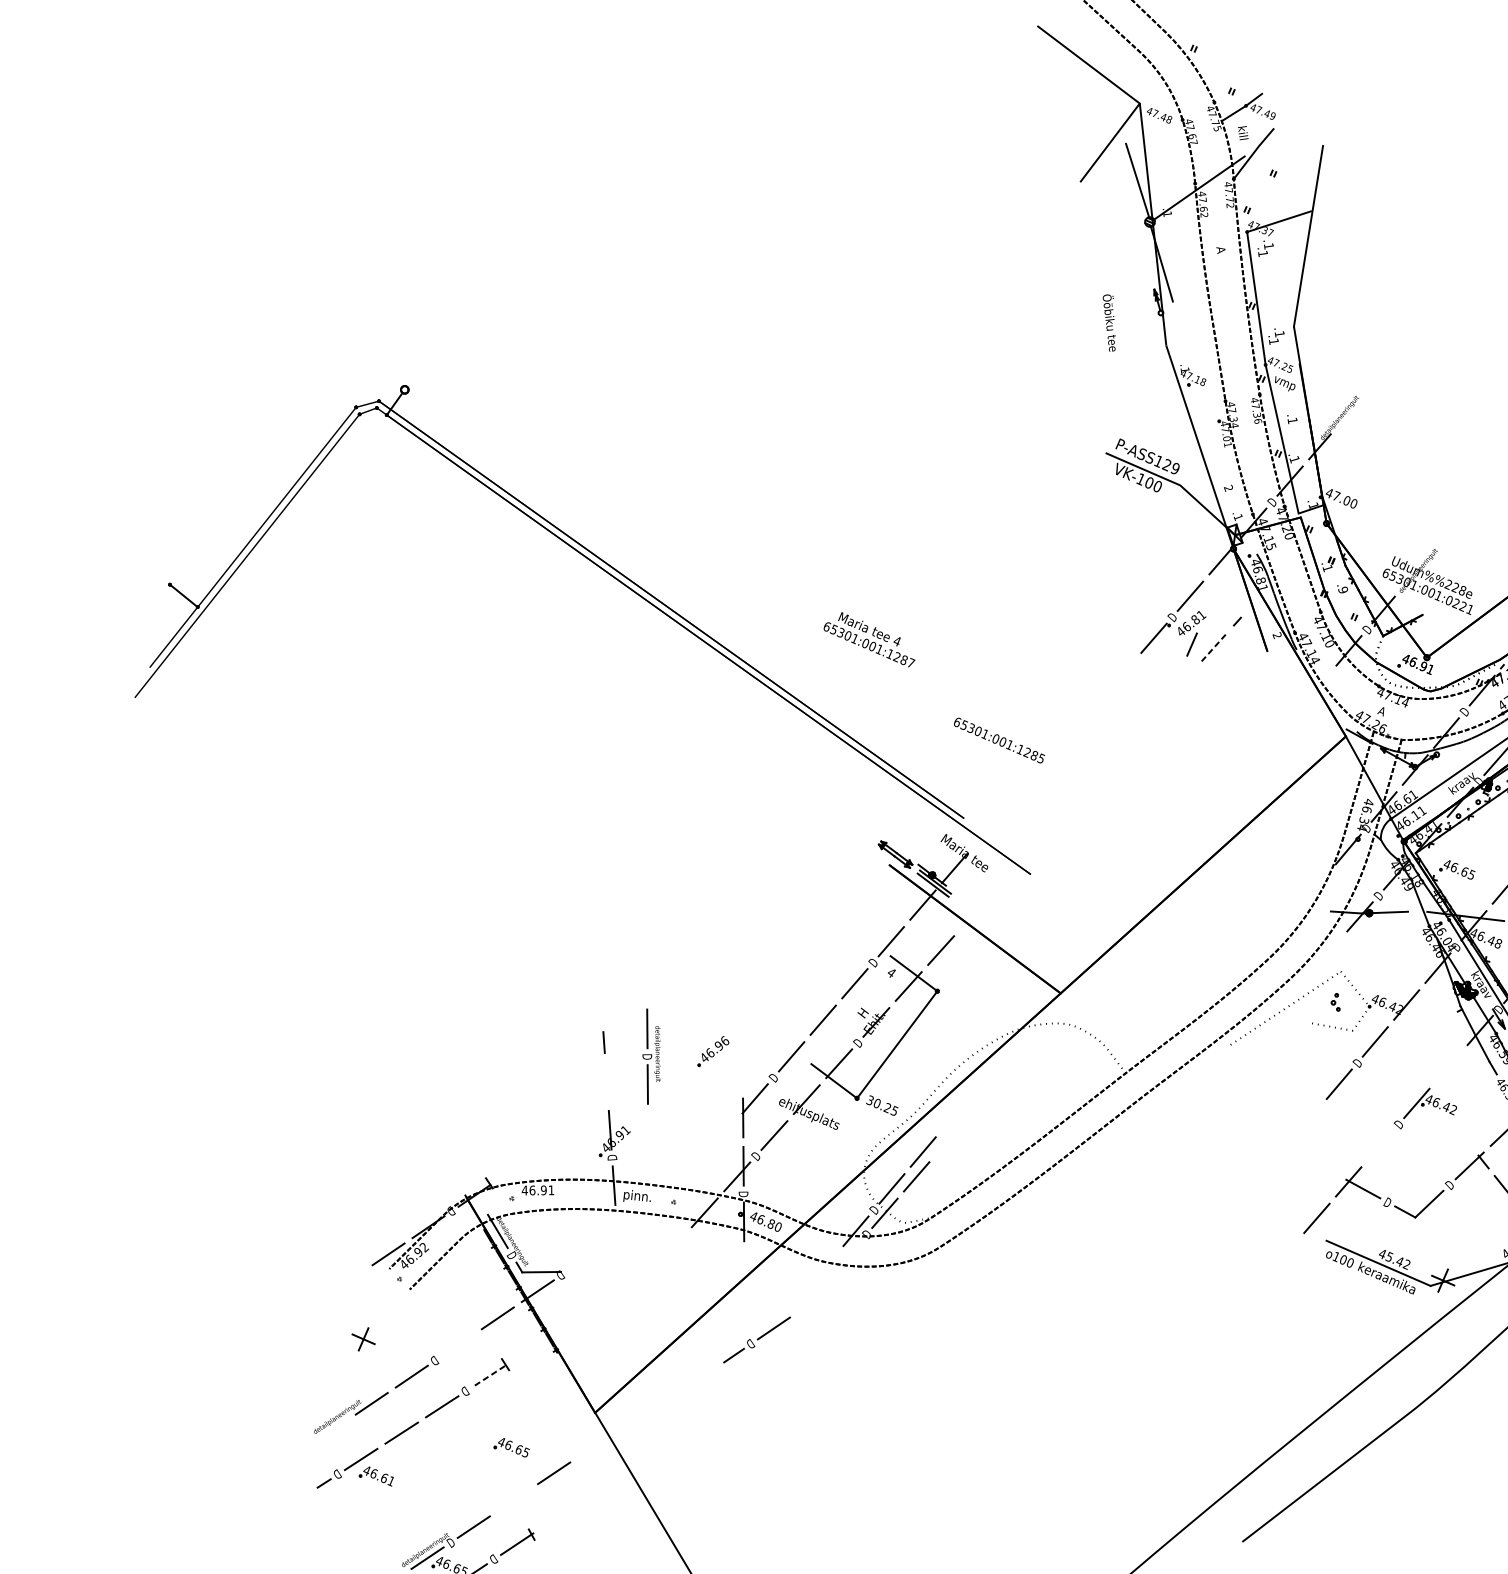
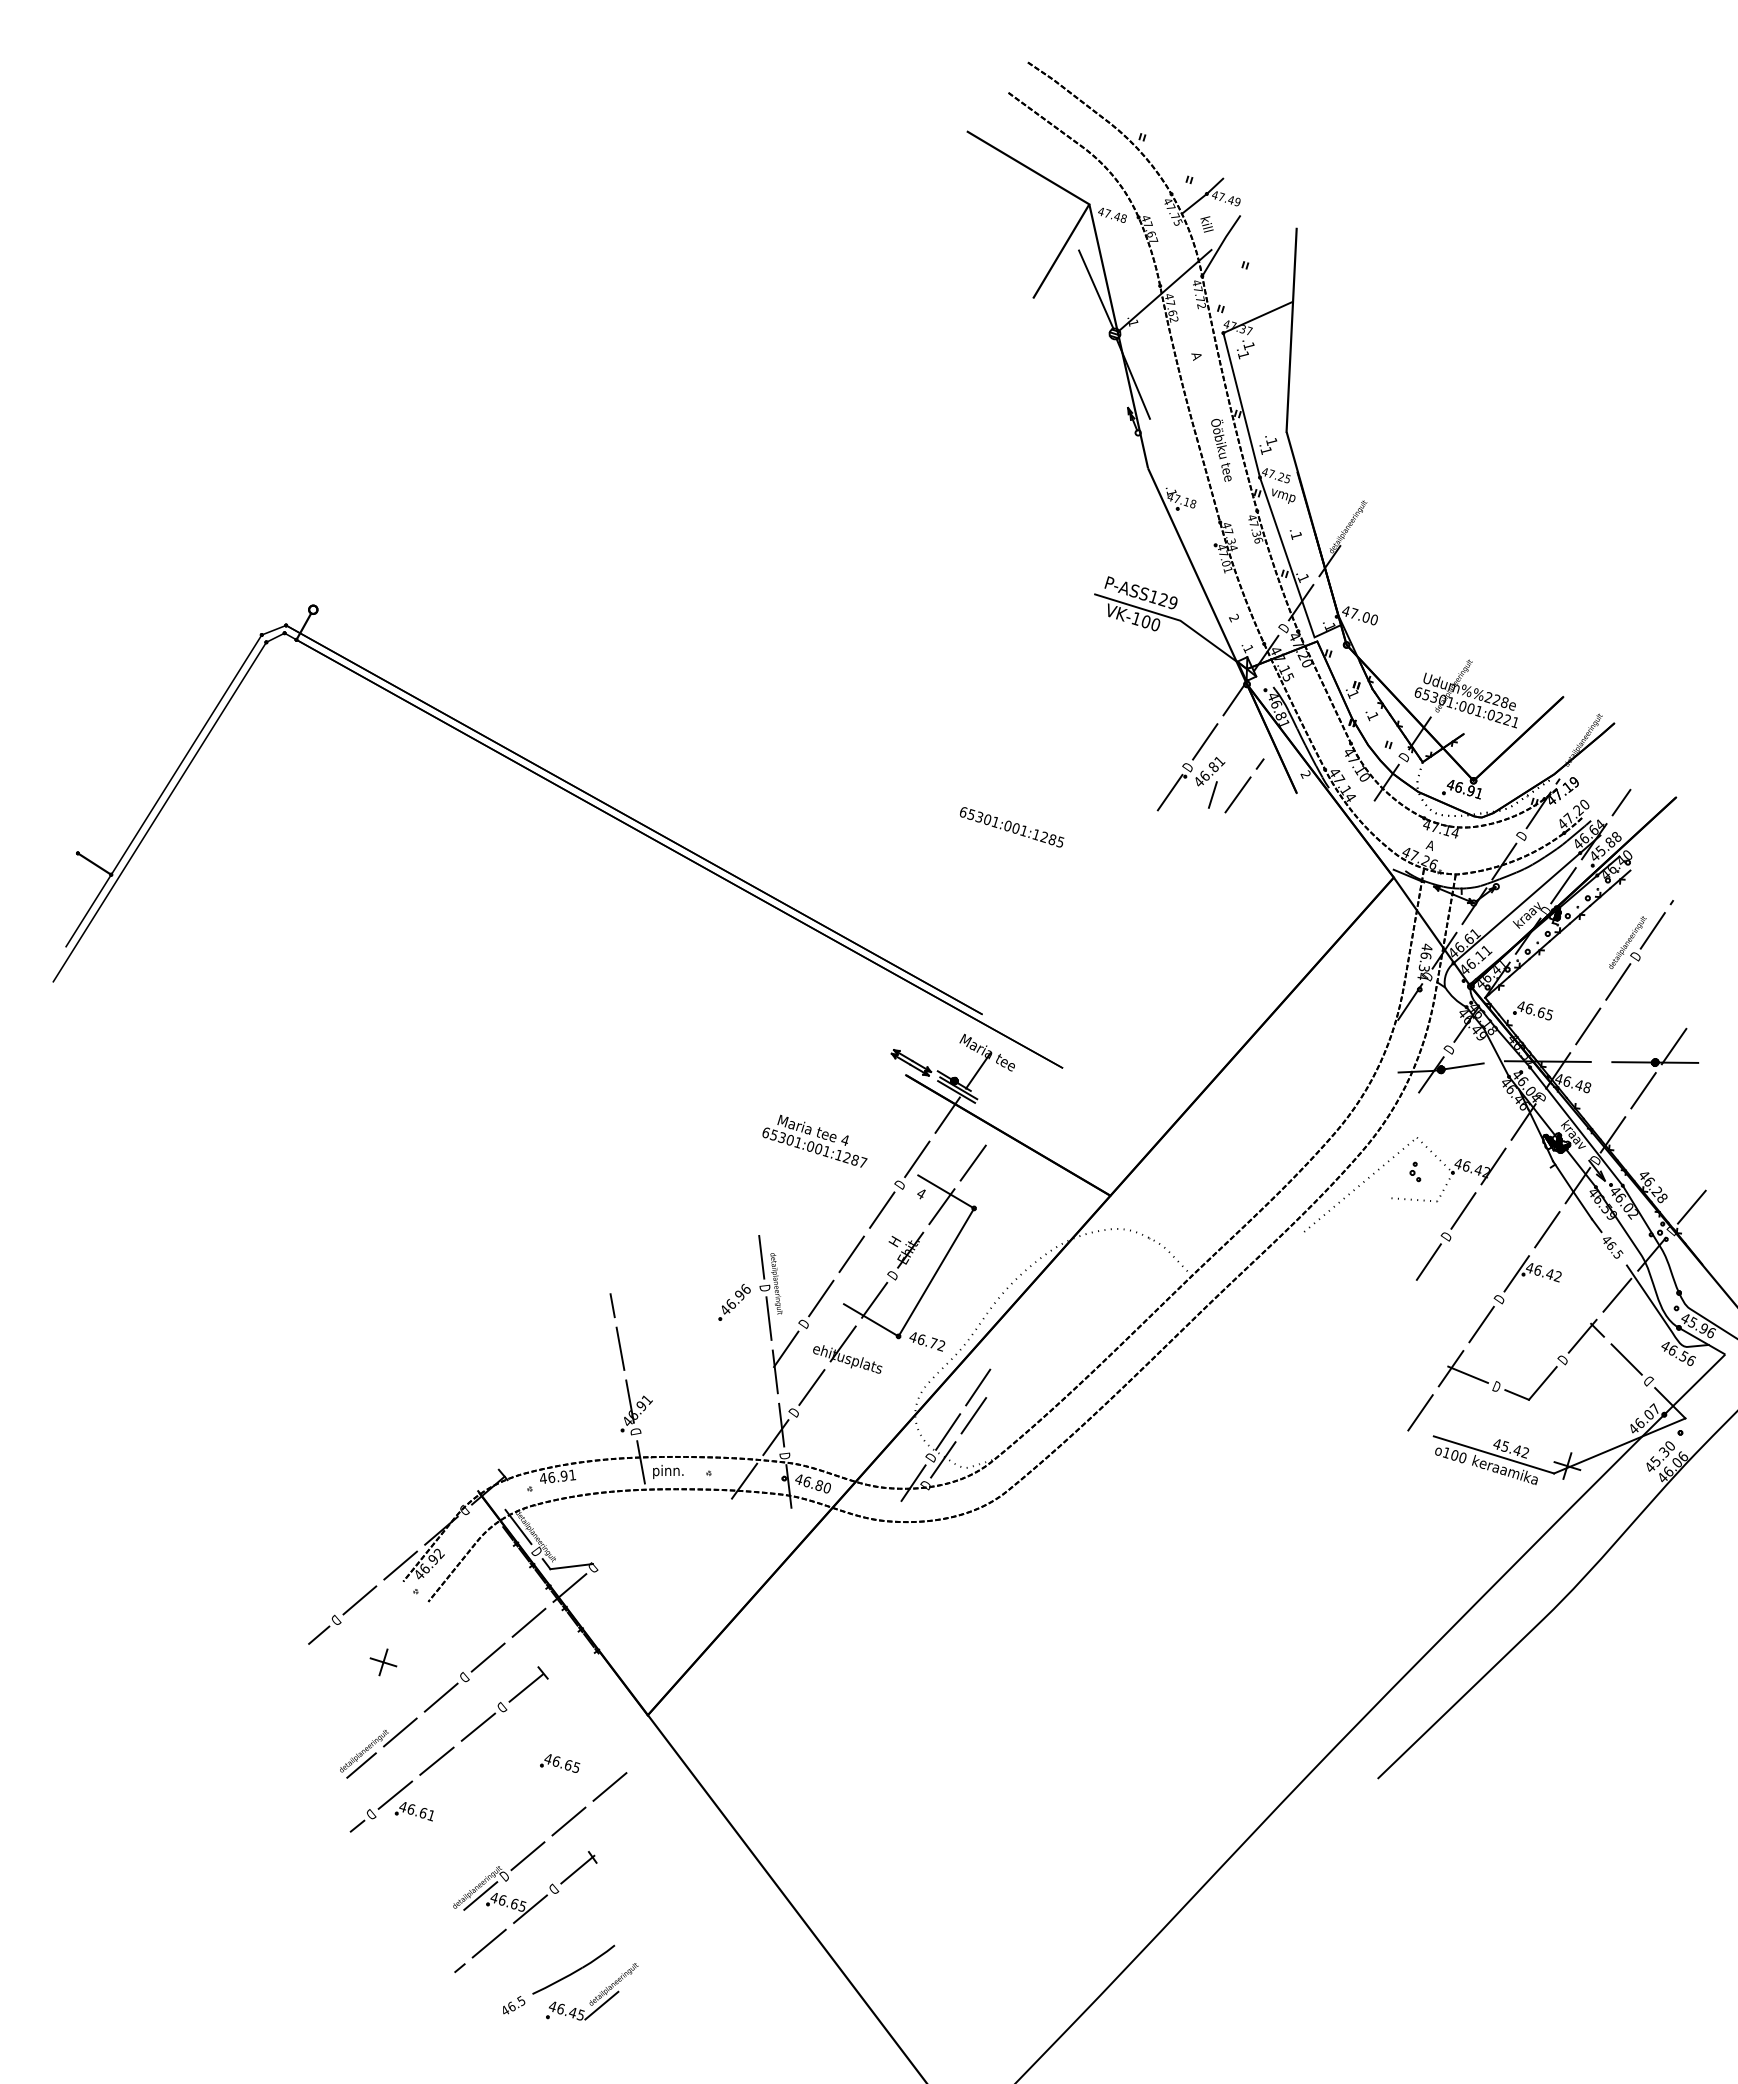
text: (1109, 323) -> (1221, 450), moved
text: (1342, 590) -> (1372, 716), .9 -> .1
text: (869, 638) -> (814, 1140), moved
line: (1215, 646) -> (1238, 794), dashed -> solid
text: (999, 740) -> (1012, 827), moved
part: (652, 1056) -> (770, 1287), moved
line: (1448, 1066) -> (1547, 1229), added
line: (606, 1081) -> (620, 1348), added
text: (882, 1105) -> (927, 1341), 30.25 -> 46.72
line: (1380, 1145) -> (1481, 1324), added
part: (756, 1339) -> (342, 1614), moved
line: (457, 1345) -> (487, 1657), added
line: (488, 1376) -> (525, 1688), dashed -> solid
line: (333, 1429) -> (361, 1765), added
line: (513, 1500) -> (568, 1821), added

